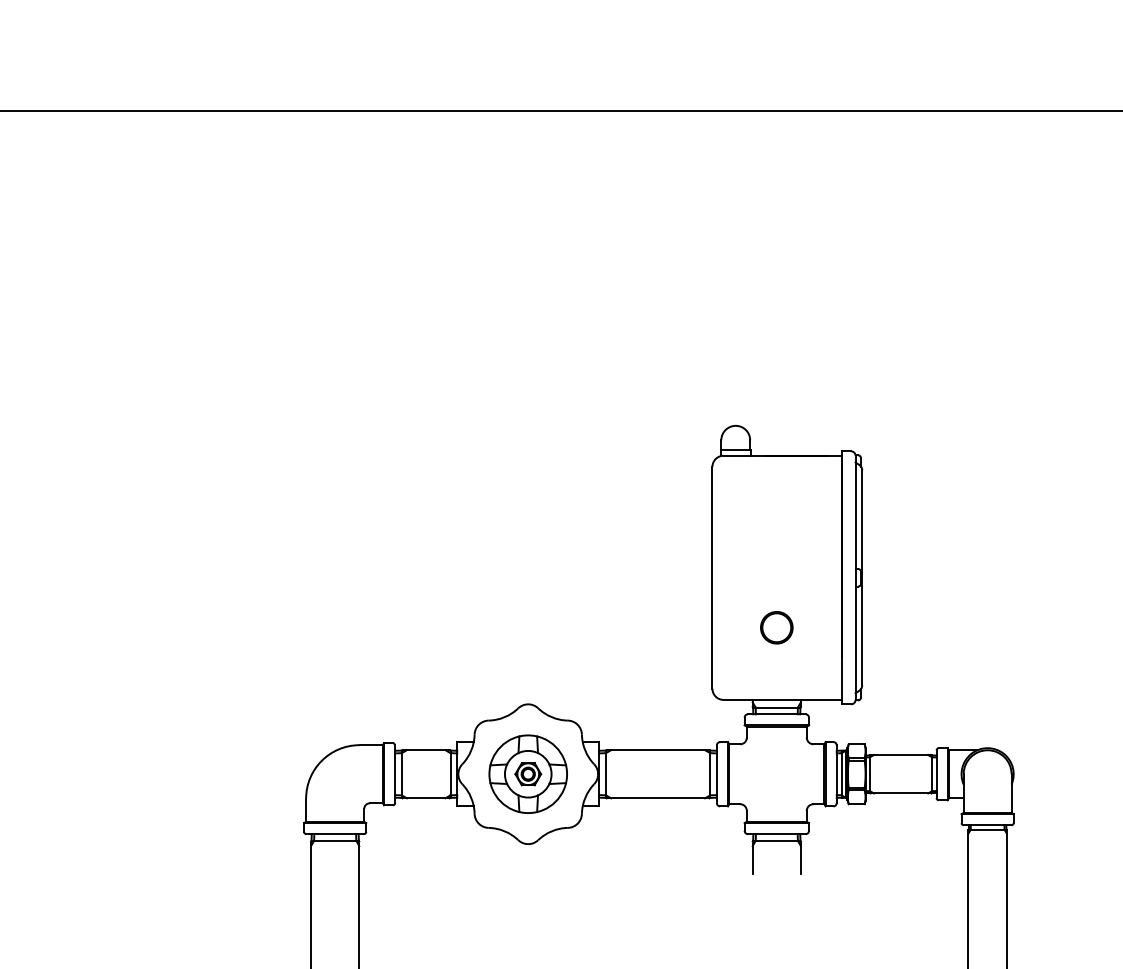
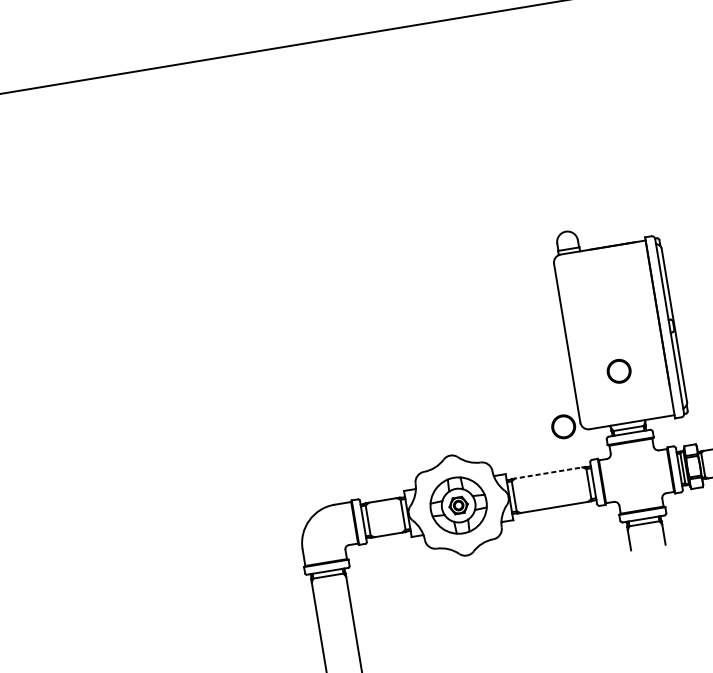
circle: (688, 690) -> (563, 426), added
line: (658, 750) -> (549, 473), solid -> dashed

